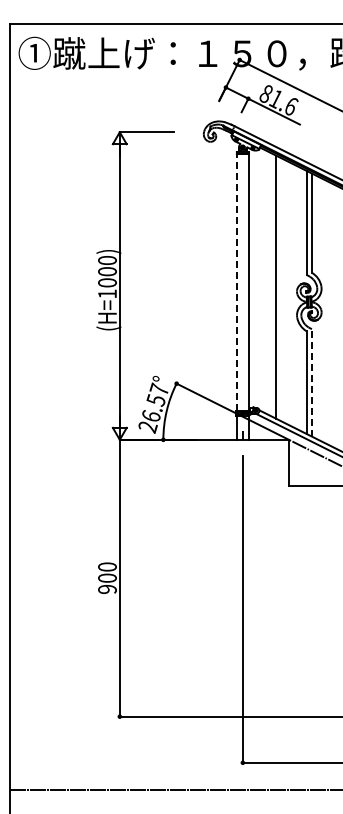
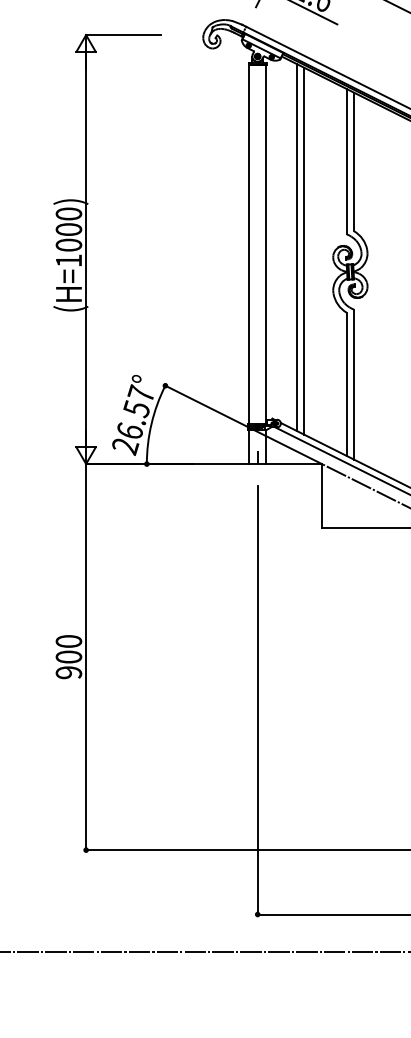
line: (236, 282) -> (248, 244), dashed -> solid
line: (270, 284) -> (296, 247), added
line: (311, 382) -> (353, 384), dashed -> solid

